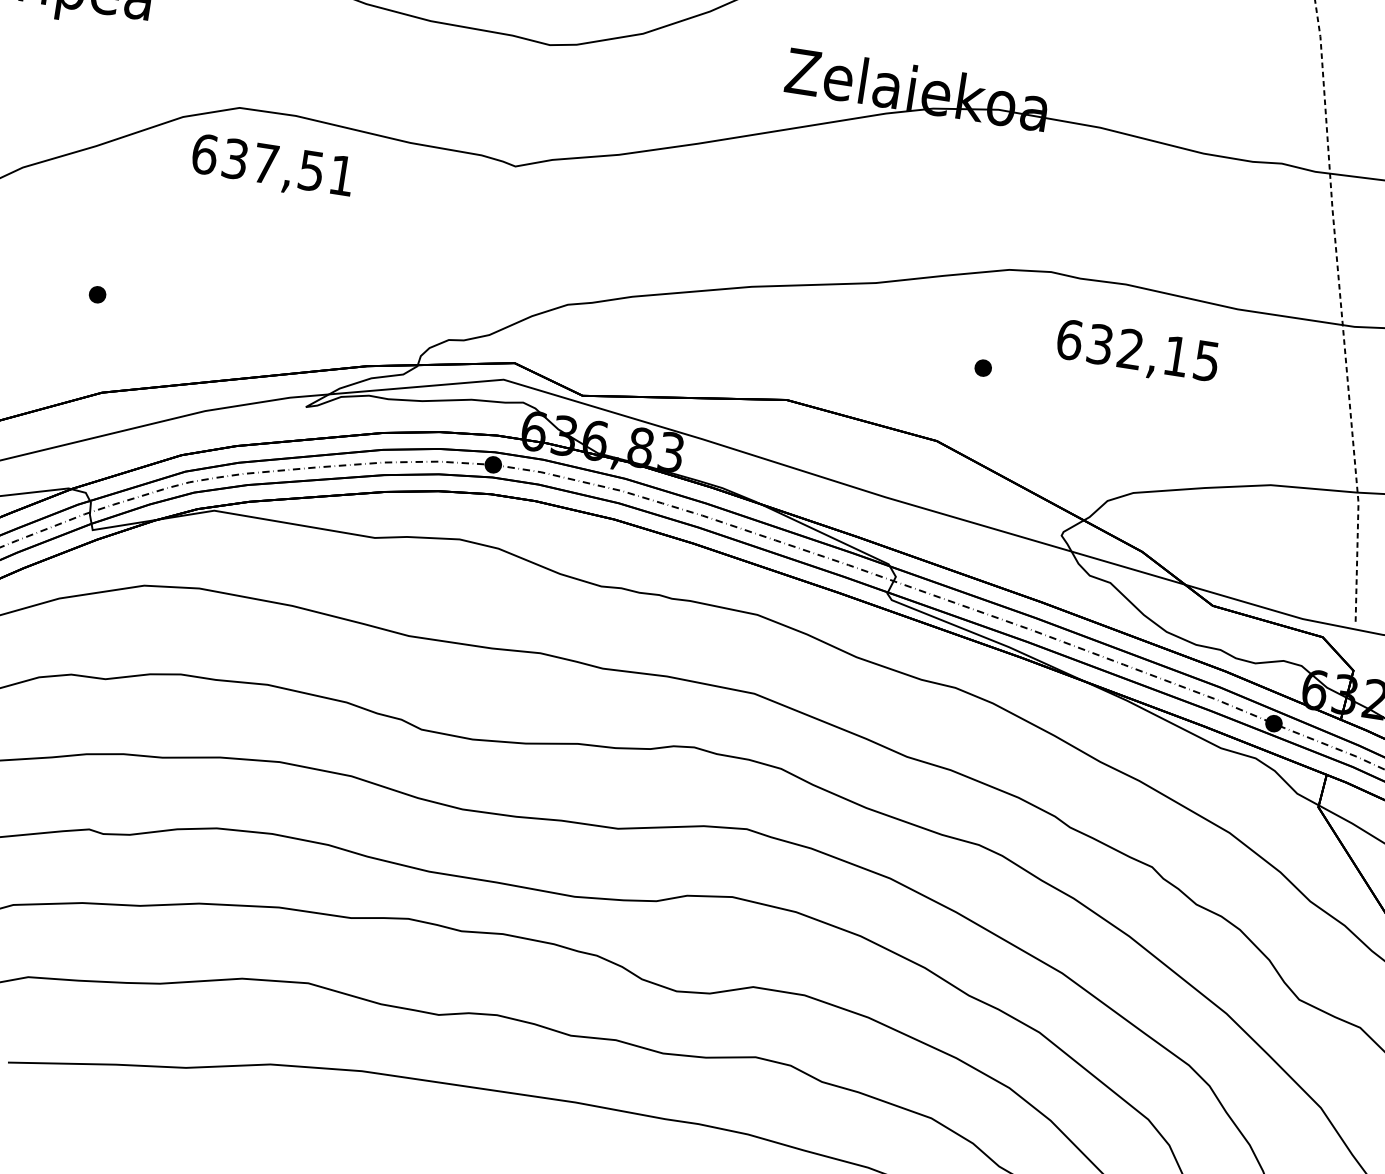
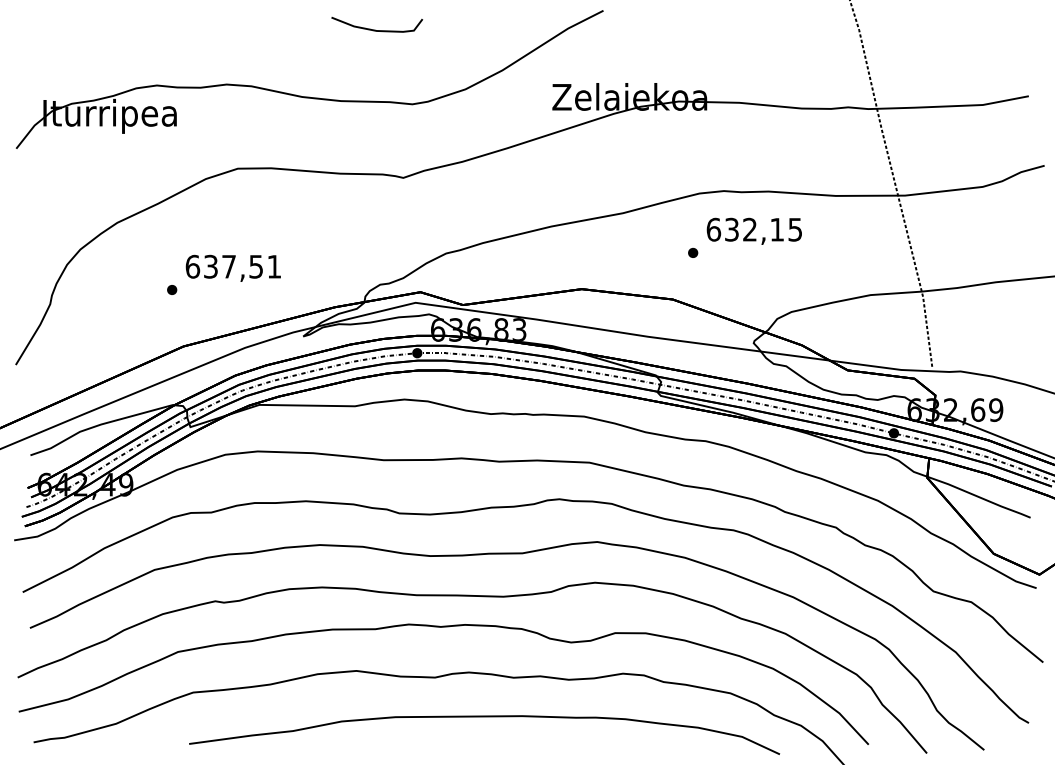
text: (271, 165) -> (232, 267), moved
text: (1136, 351) -> (753, 230), moved

